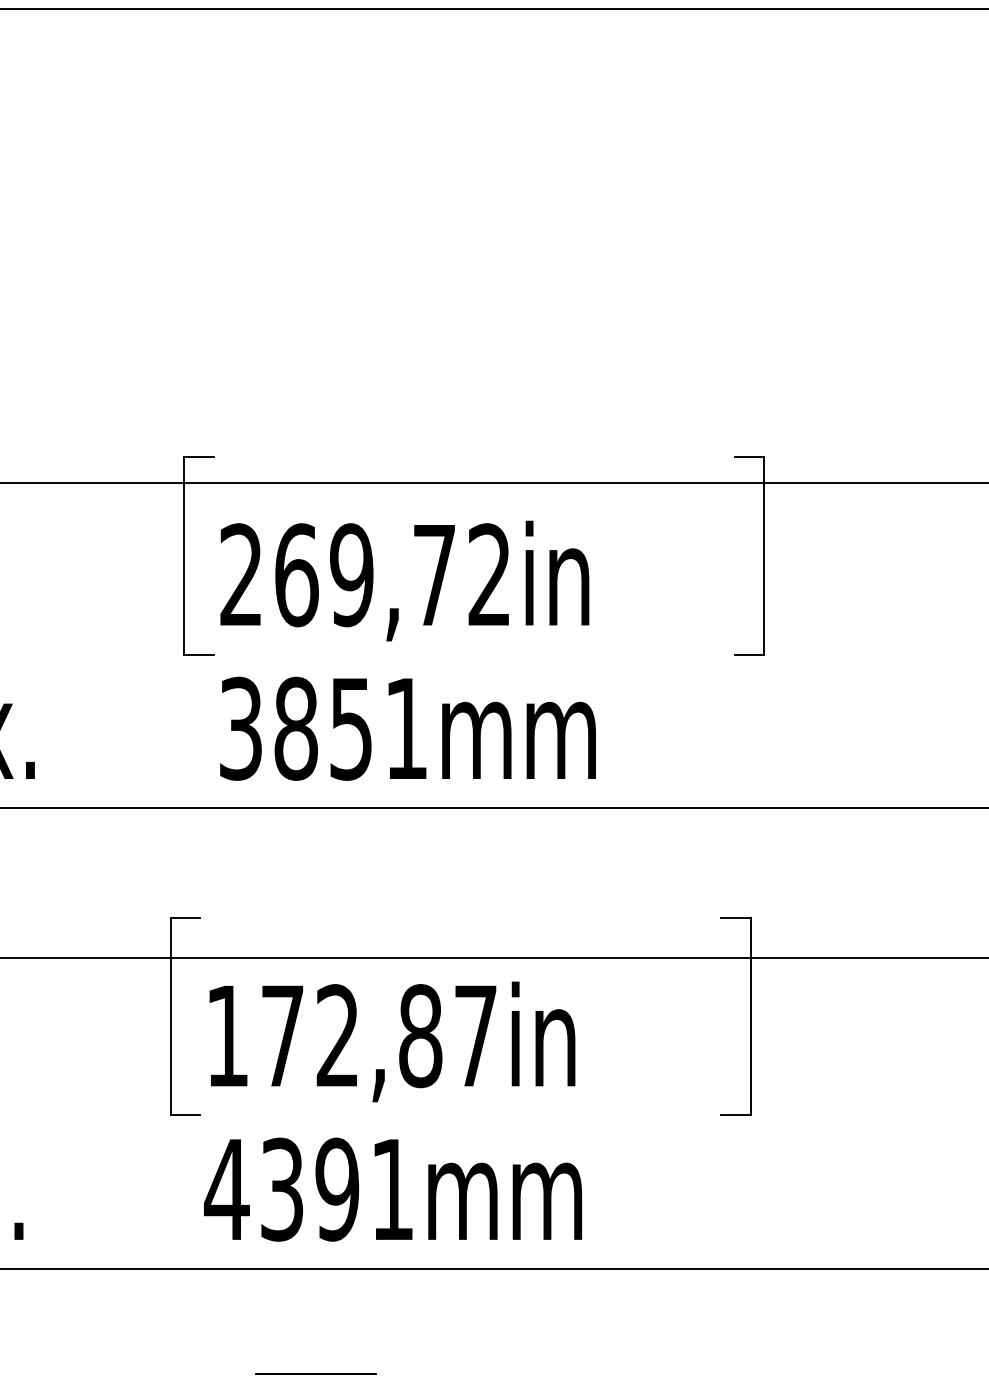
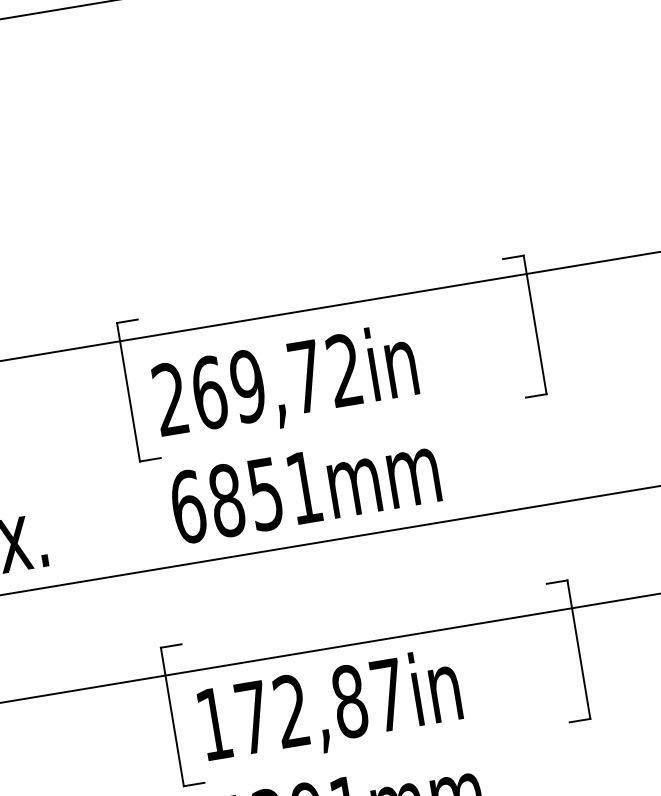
text: (241, 728) -> (188, 506), 3851mm -> 6851mm

